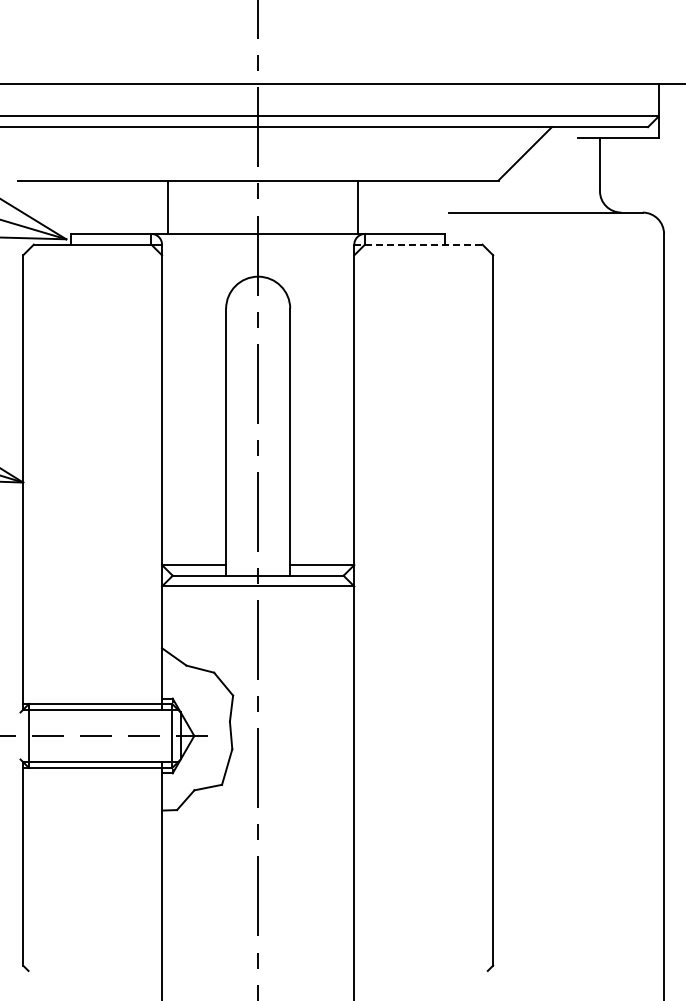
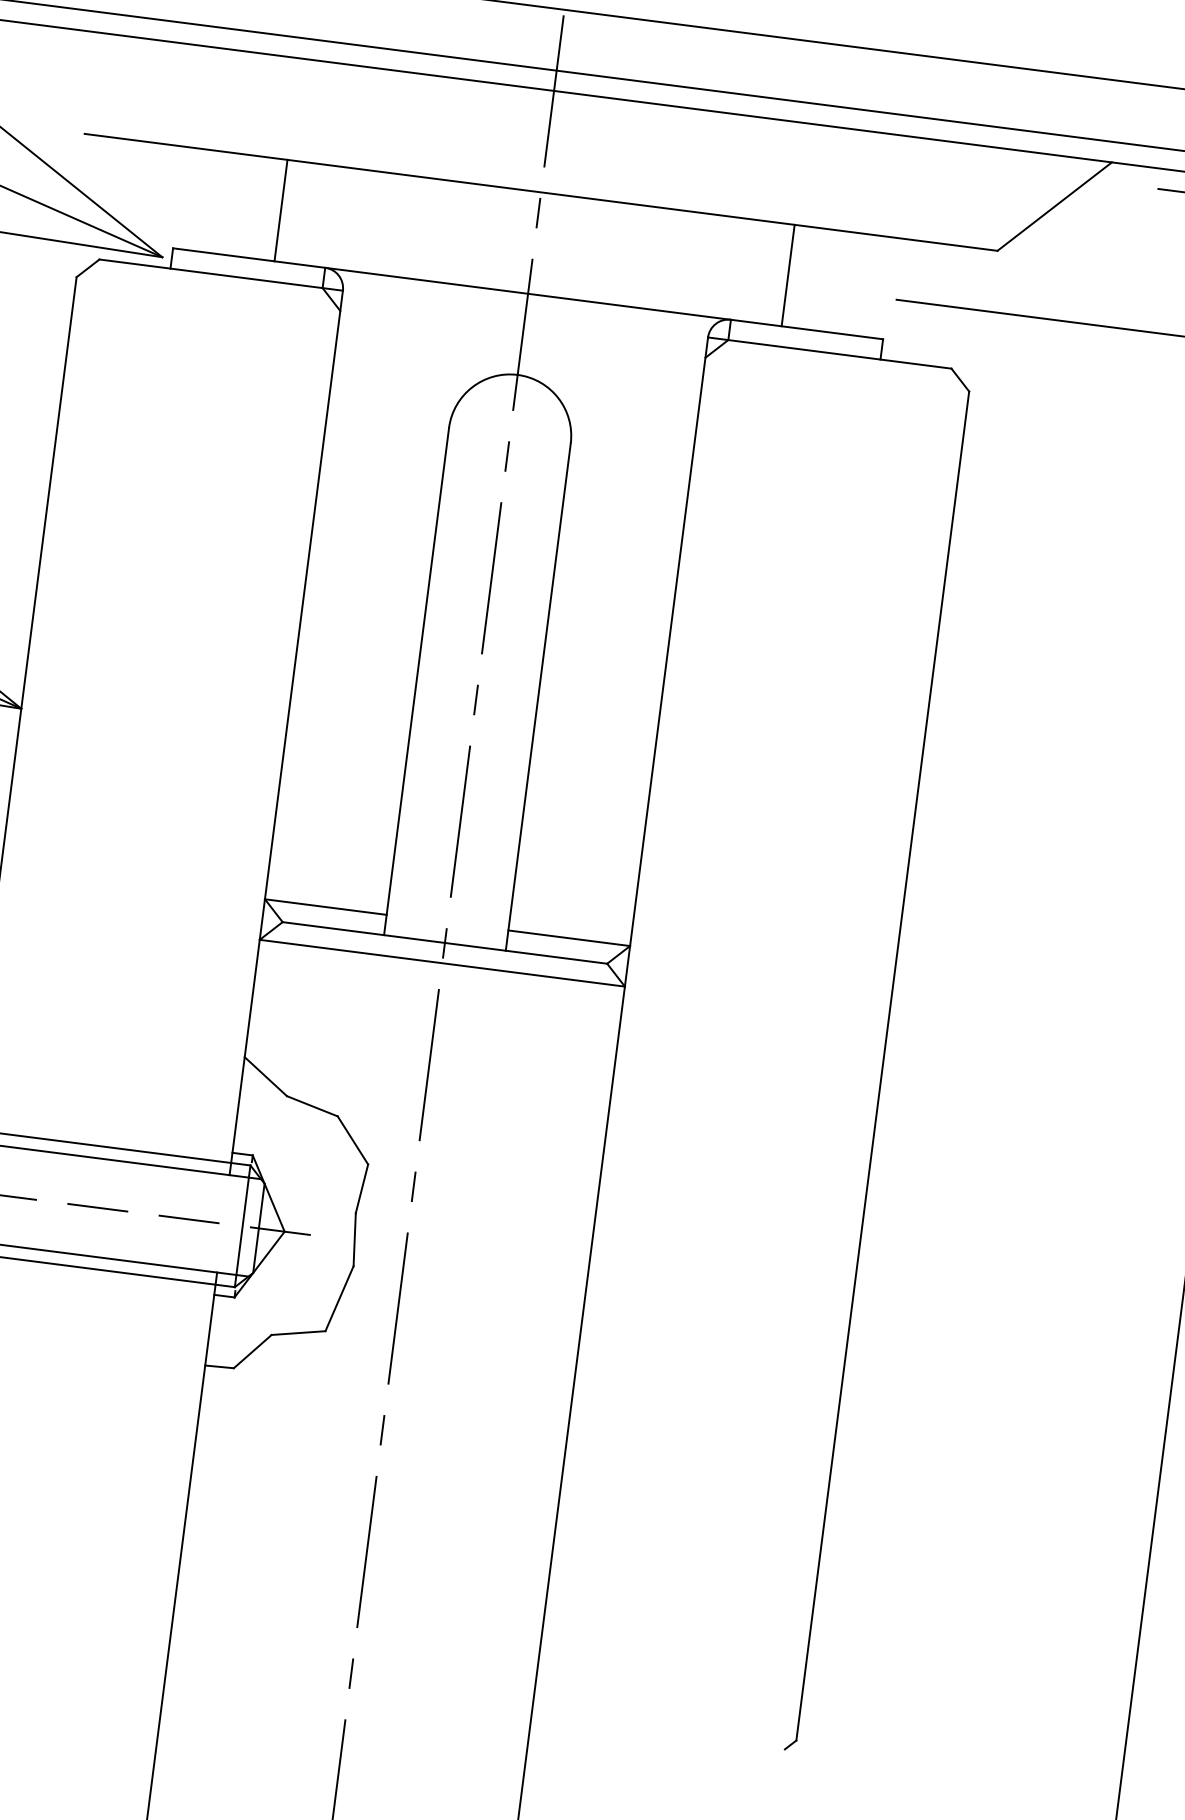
line: (167, 206) -> (280, 209), moved
line: (357, 206) -> (787, 274), moved
line: (418, 244) -> (830, 352), dashed -> solid

